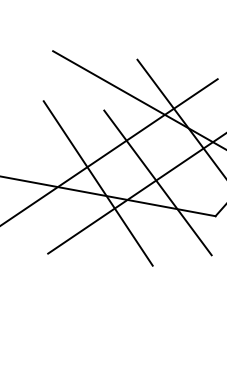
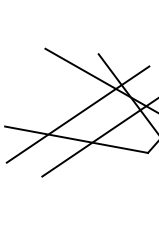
line: (157, 182) -> (111, 131), removed
line: (97, 183) -> (73, 132), removed

